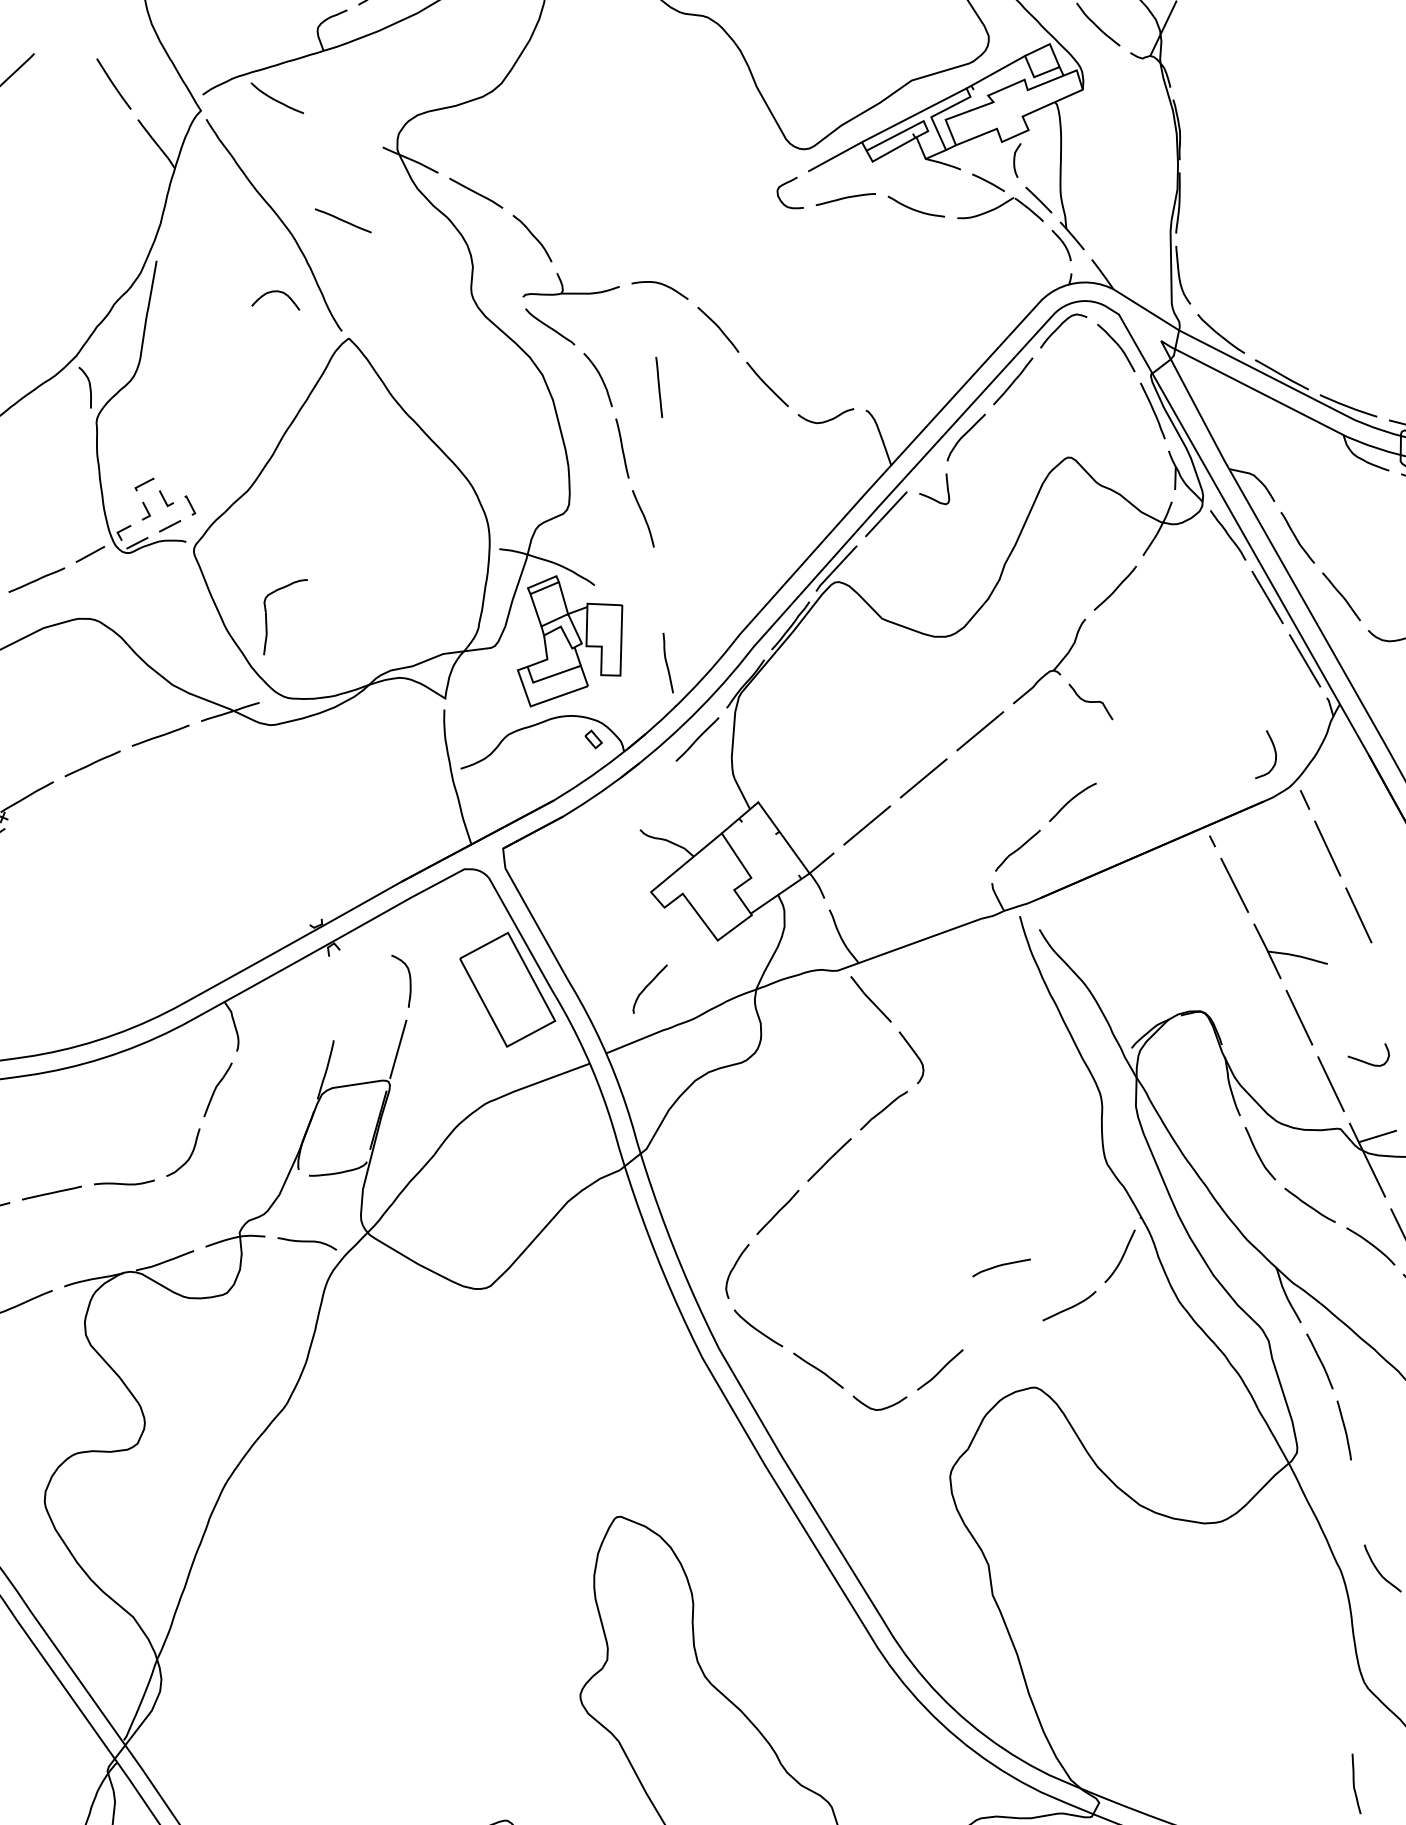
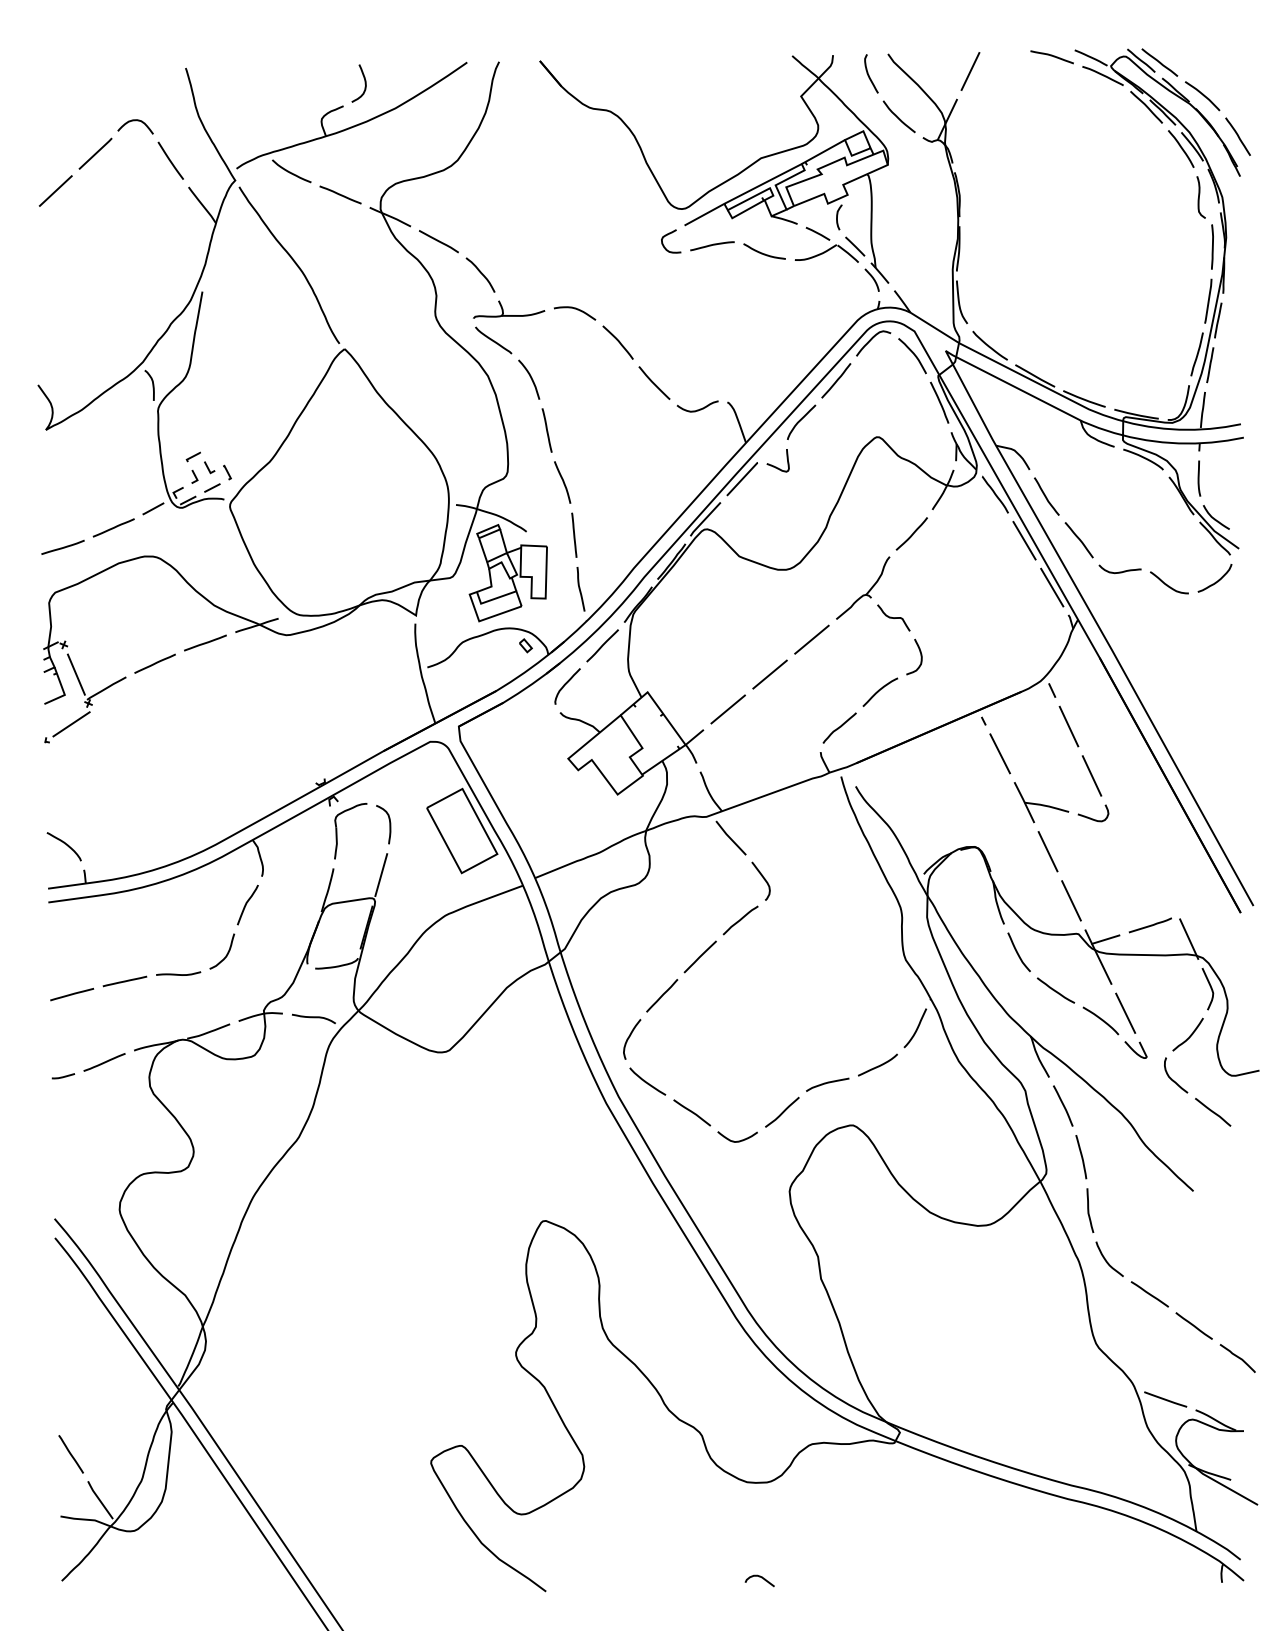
line: (343, 220) -> (340, 194), moved
curve: (275, 293) -> (135, 121), moved
line: (659, 386) -> (574, 534), moved
part: (267, 617) -> (337, 831), moved
curve: (1274, 753) -> (920, 656), moved
curve: (648, 986) -> (566, 684), moved
curve: (1364, 1060) -> (1090, 817), moved
curve: (1001, 1266) -> (827, 1083), moved
curve: (1355, 1783) -> (1089, 1210), moved

